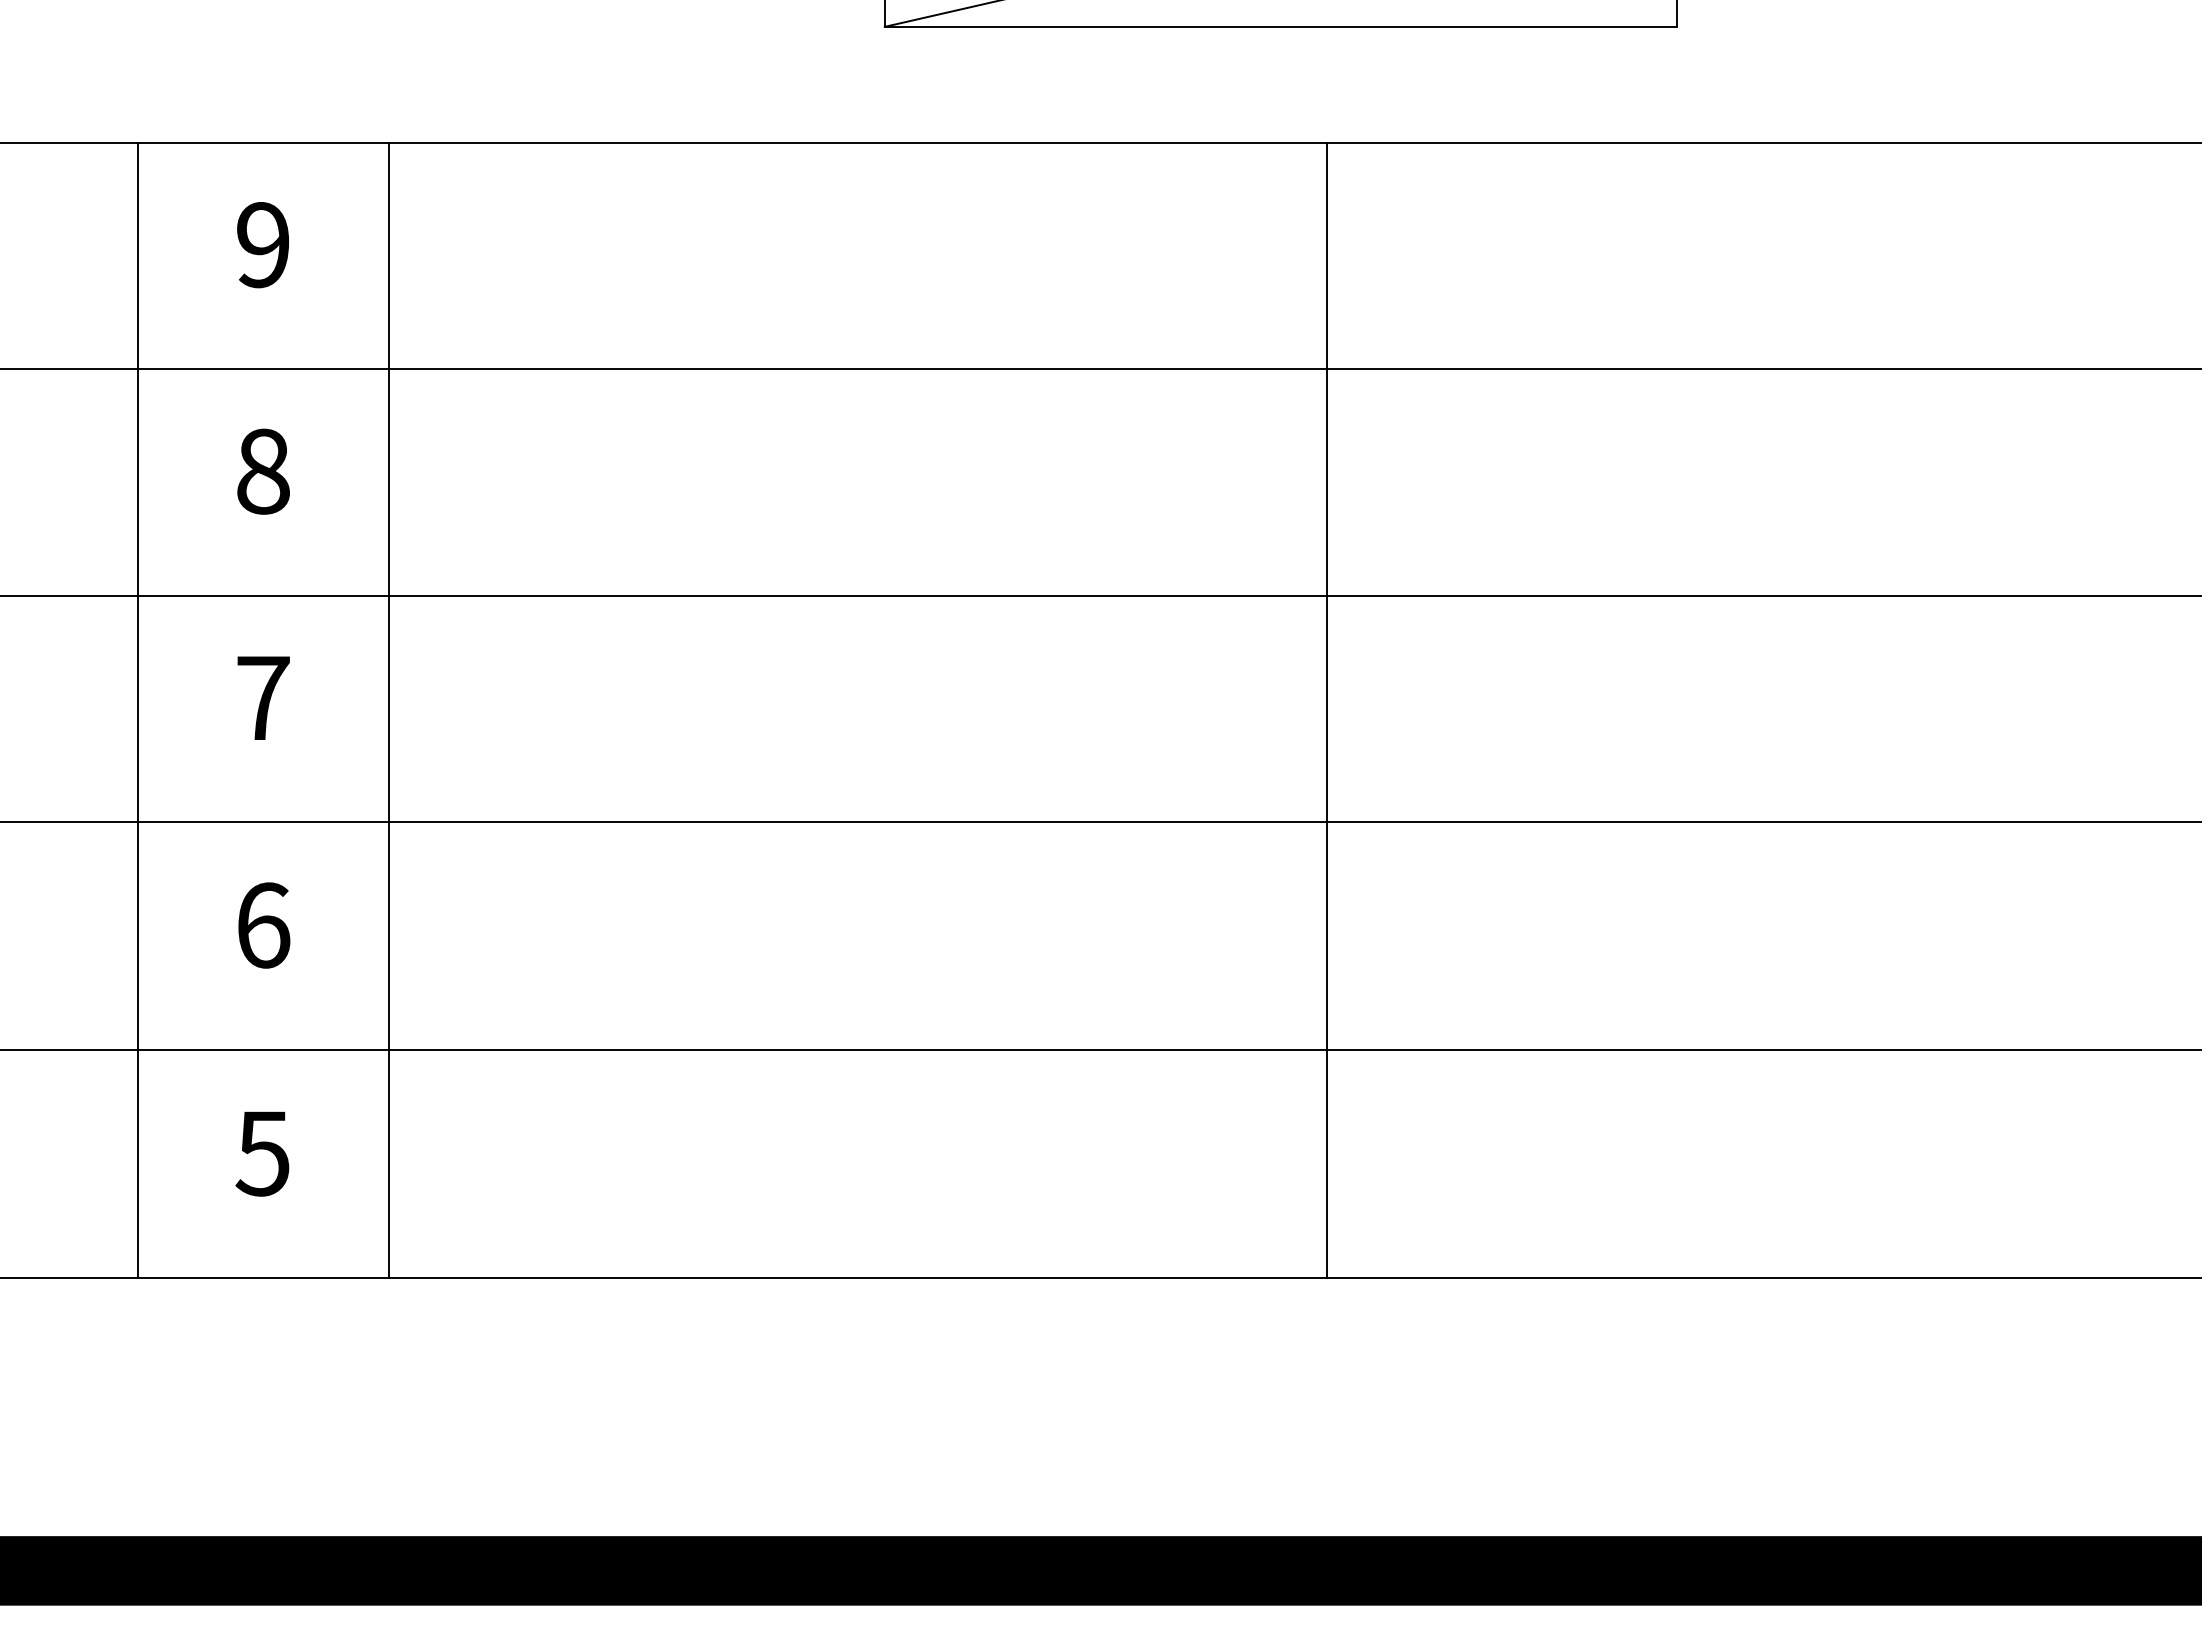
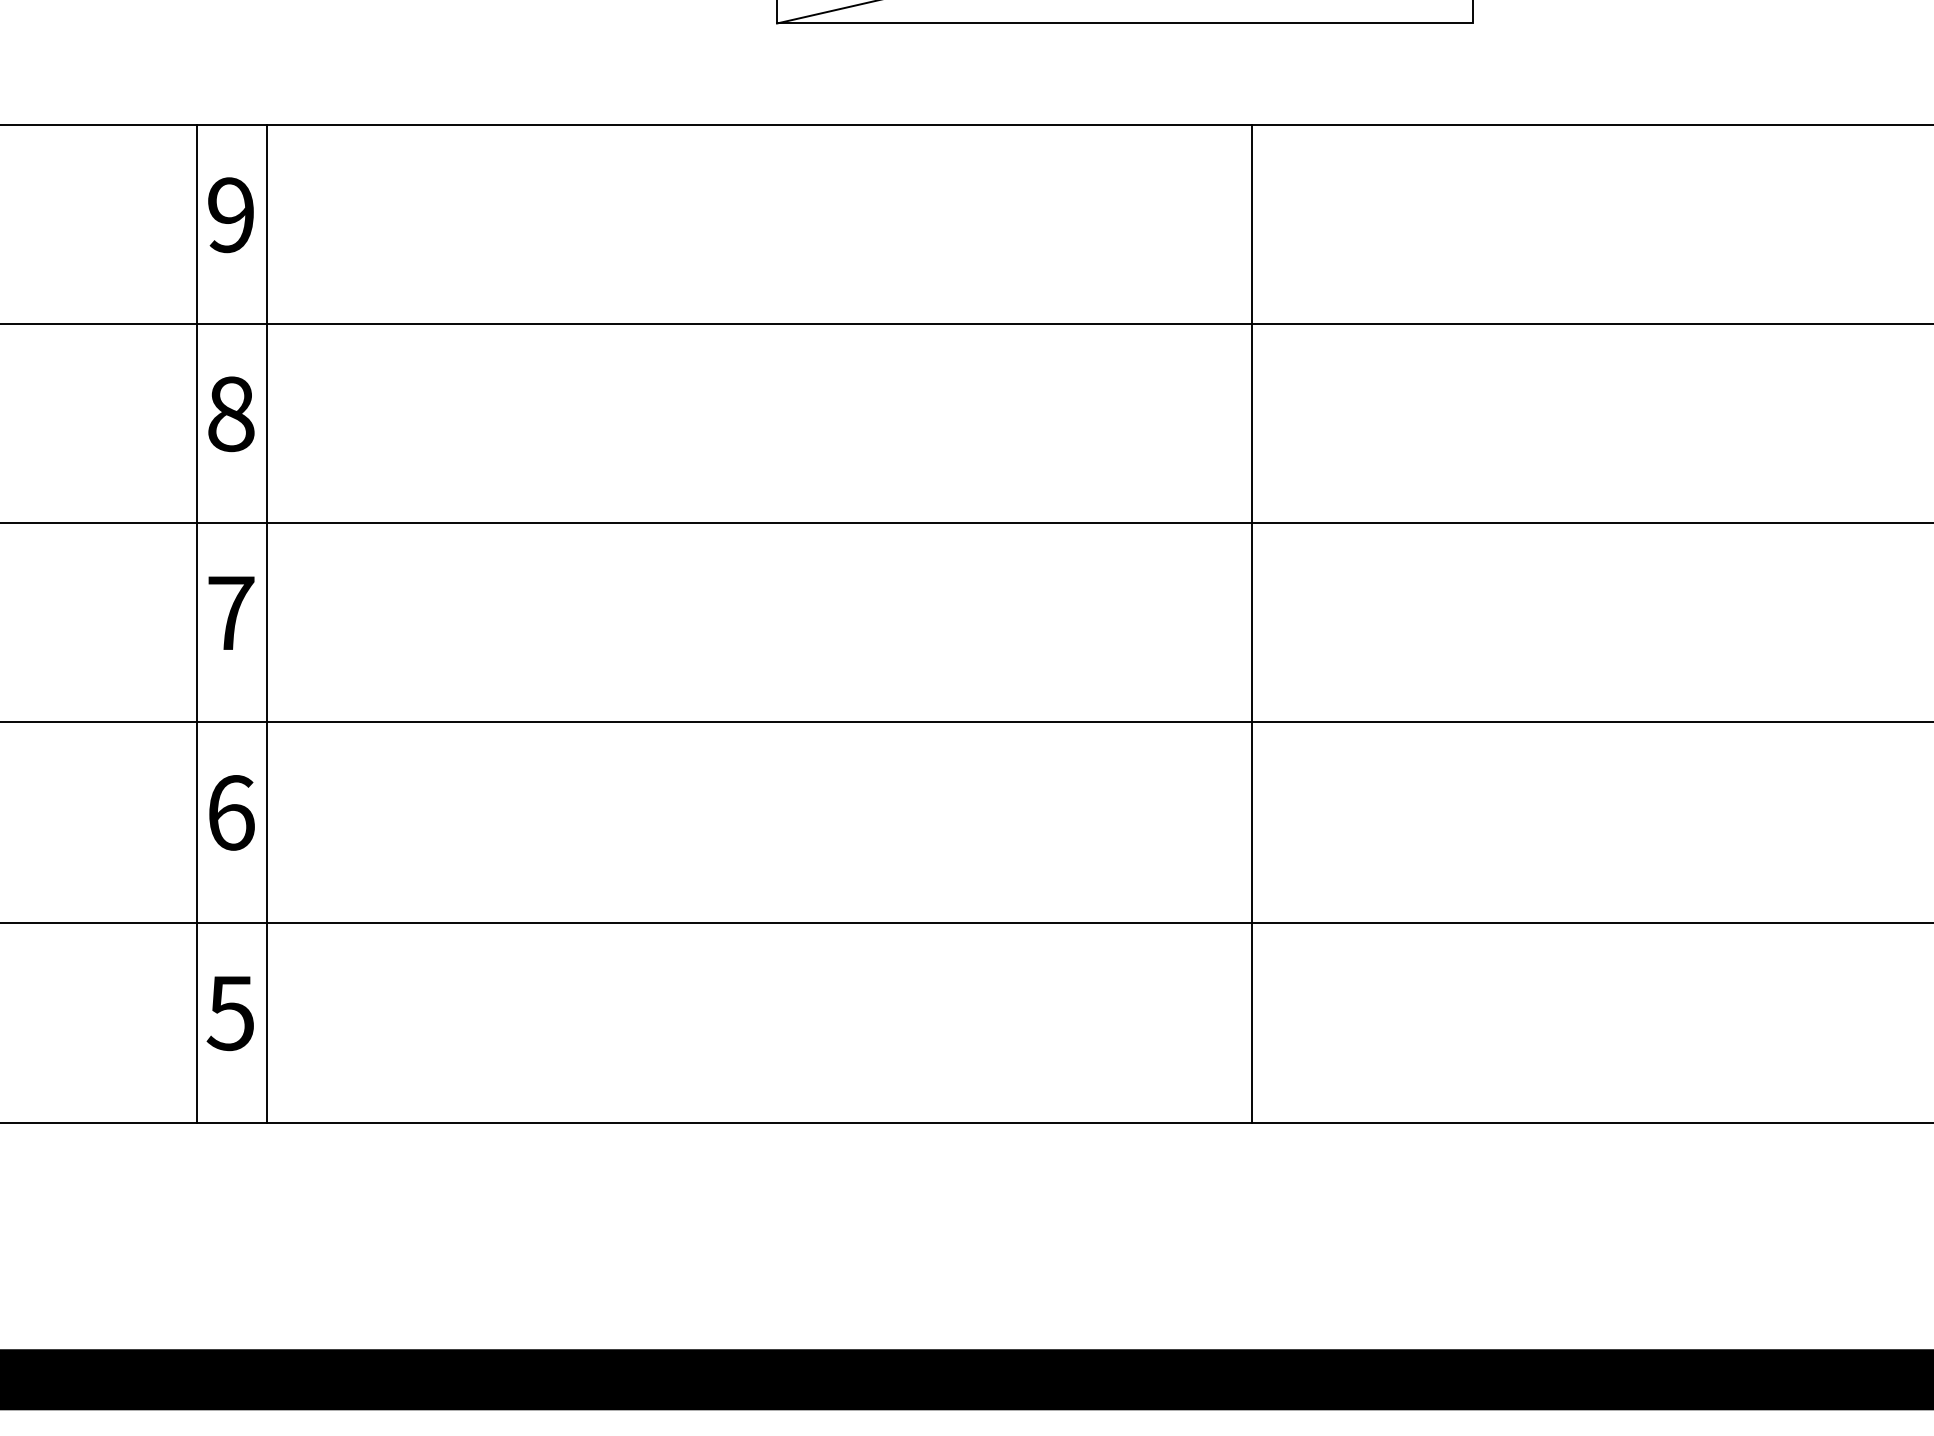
line: (137, 710) -> (196, 624), moved
line: (389, 710) -> (267, 624), moved
line: (1327, 710) -> (1252, 624), moved

